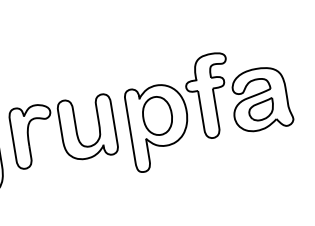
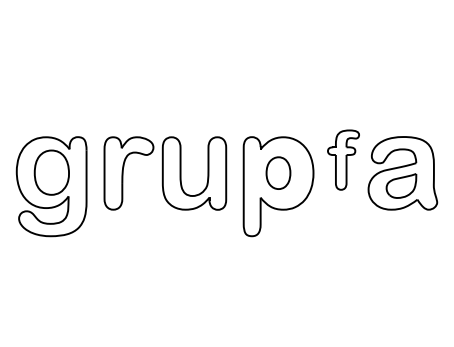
part: (209, 95) -> (343, 159), size x0.6
part: (157, 115) -> (278, 172), size x0.7

